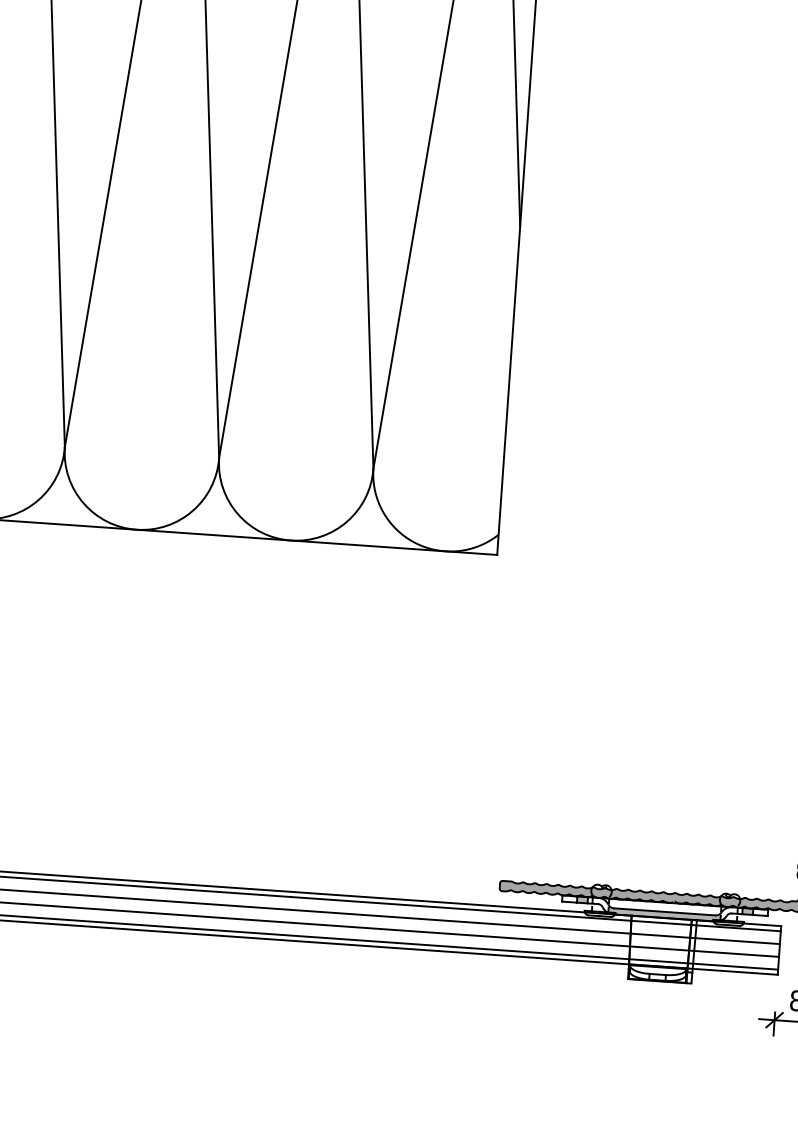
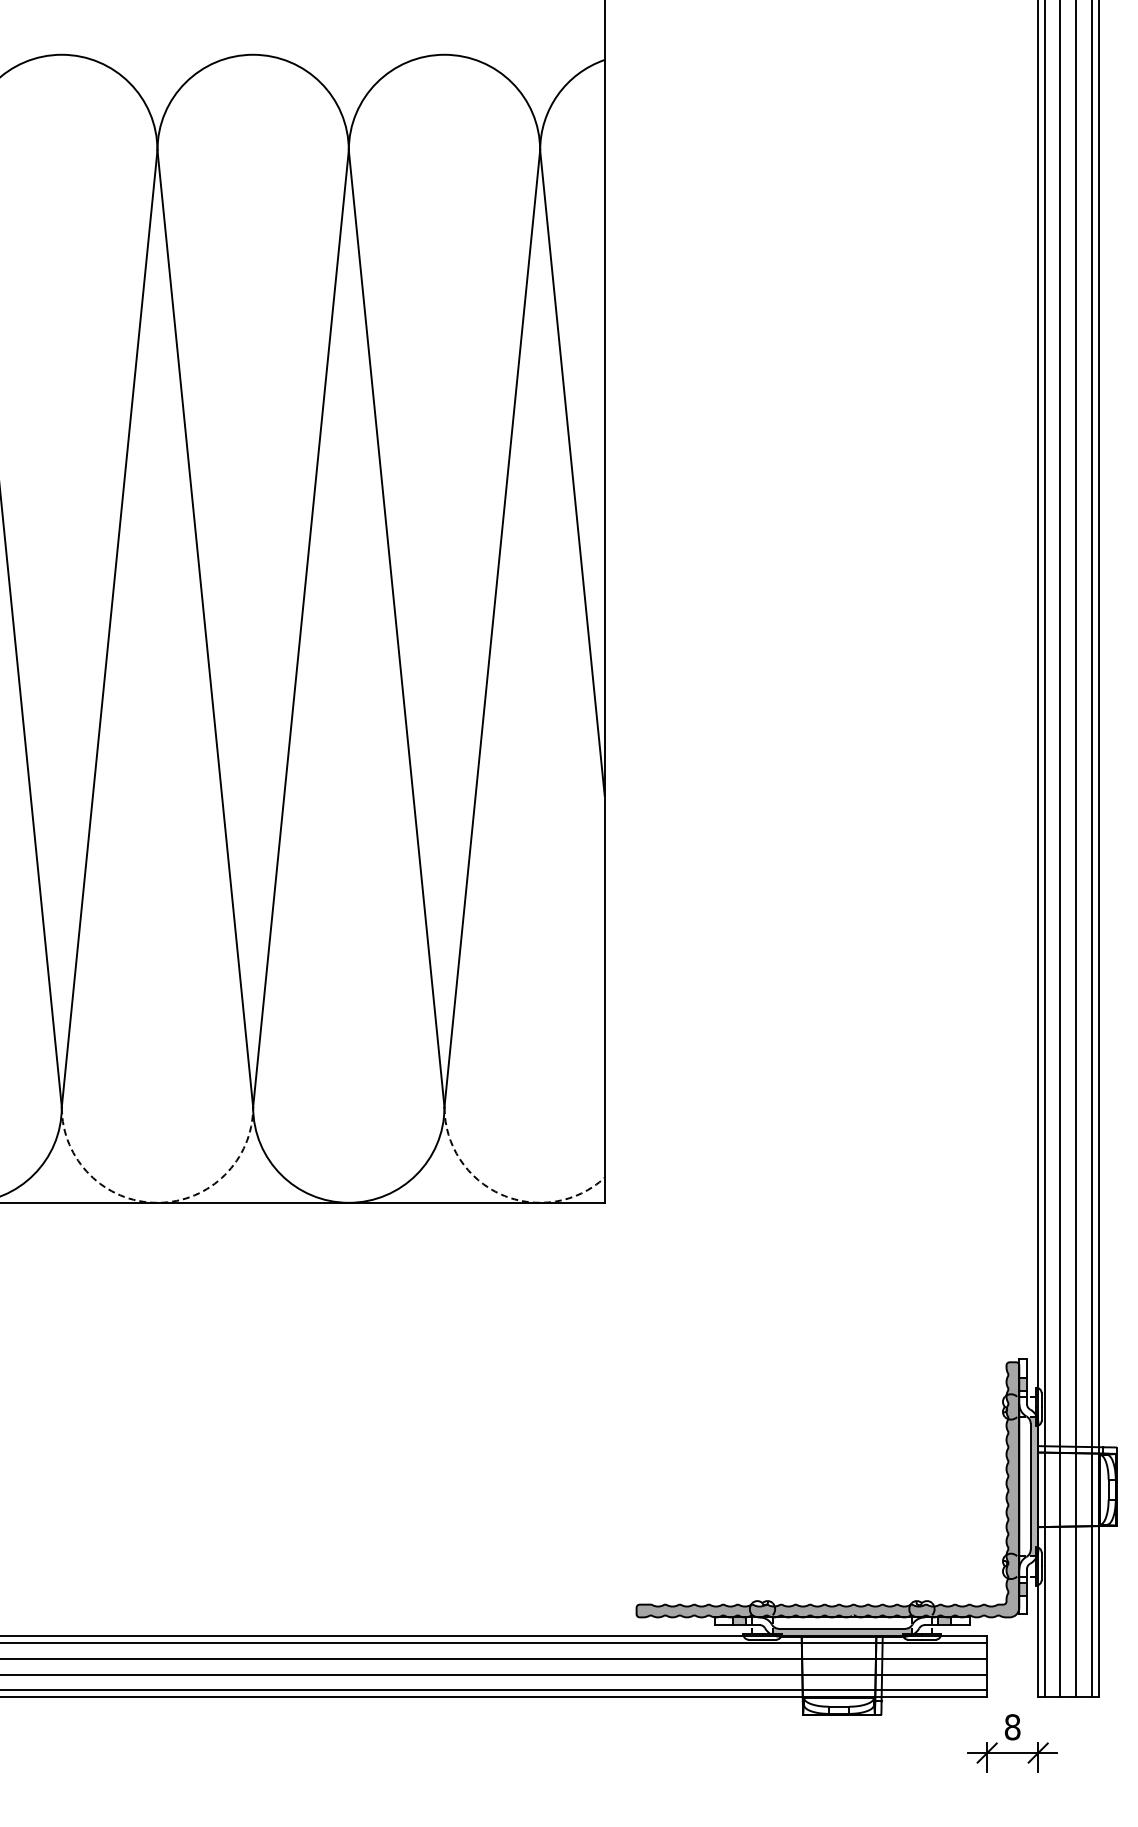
arc: (136, 529) -> (157, 1202), solid -> dashed
arc: (414, 542) -> (501, 1194), solid -> dashed

